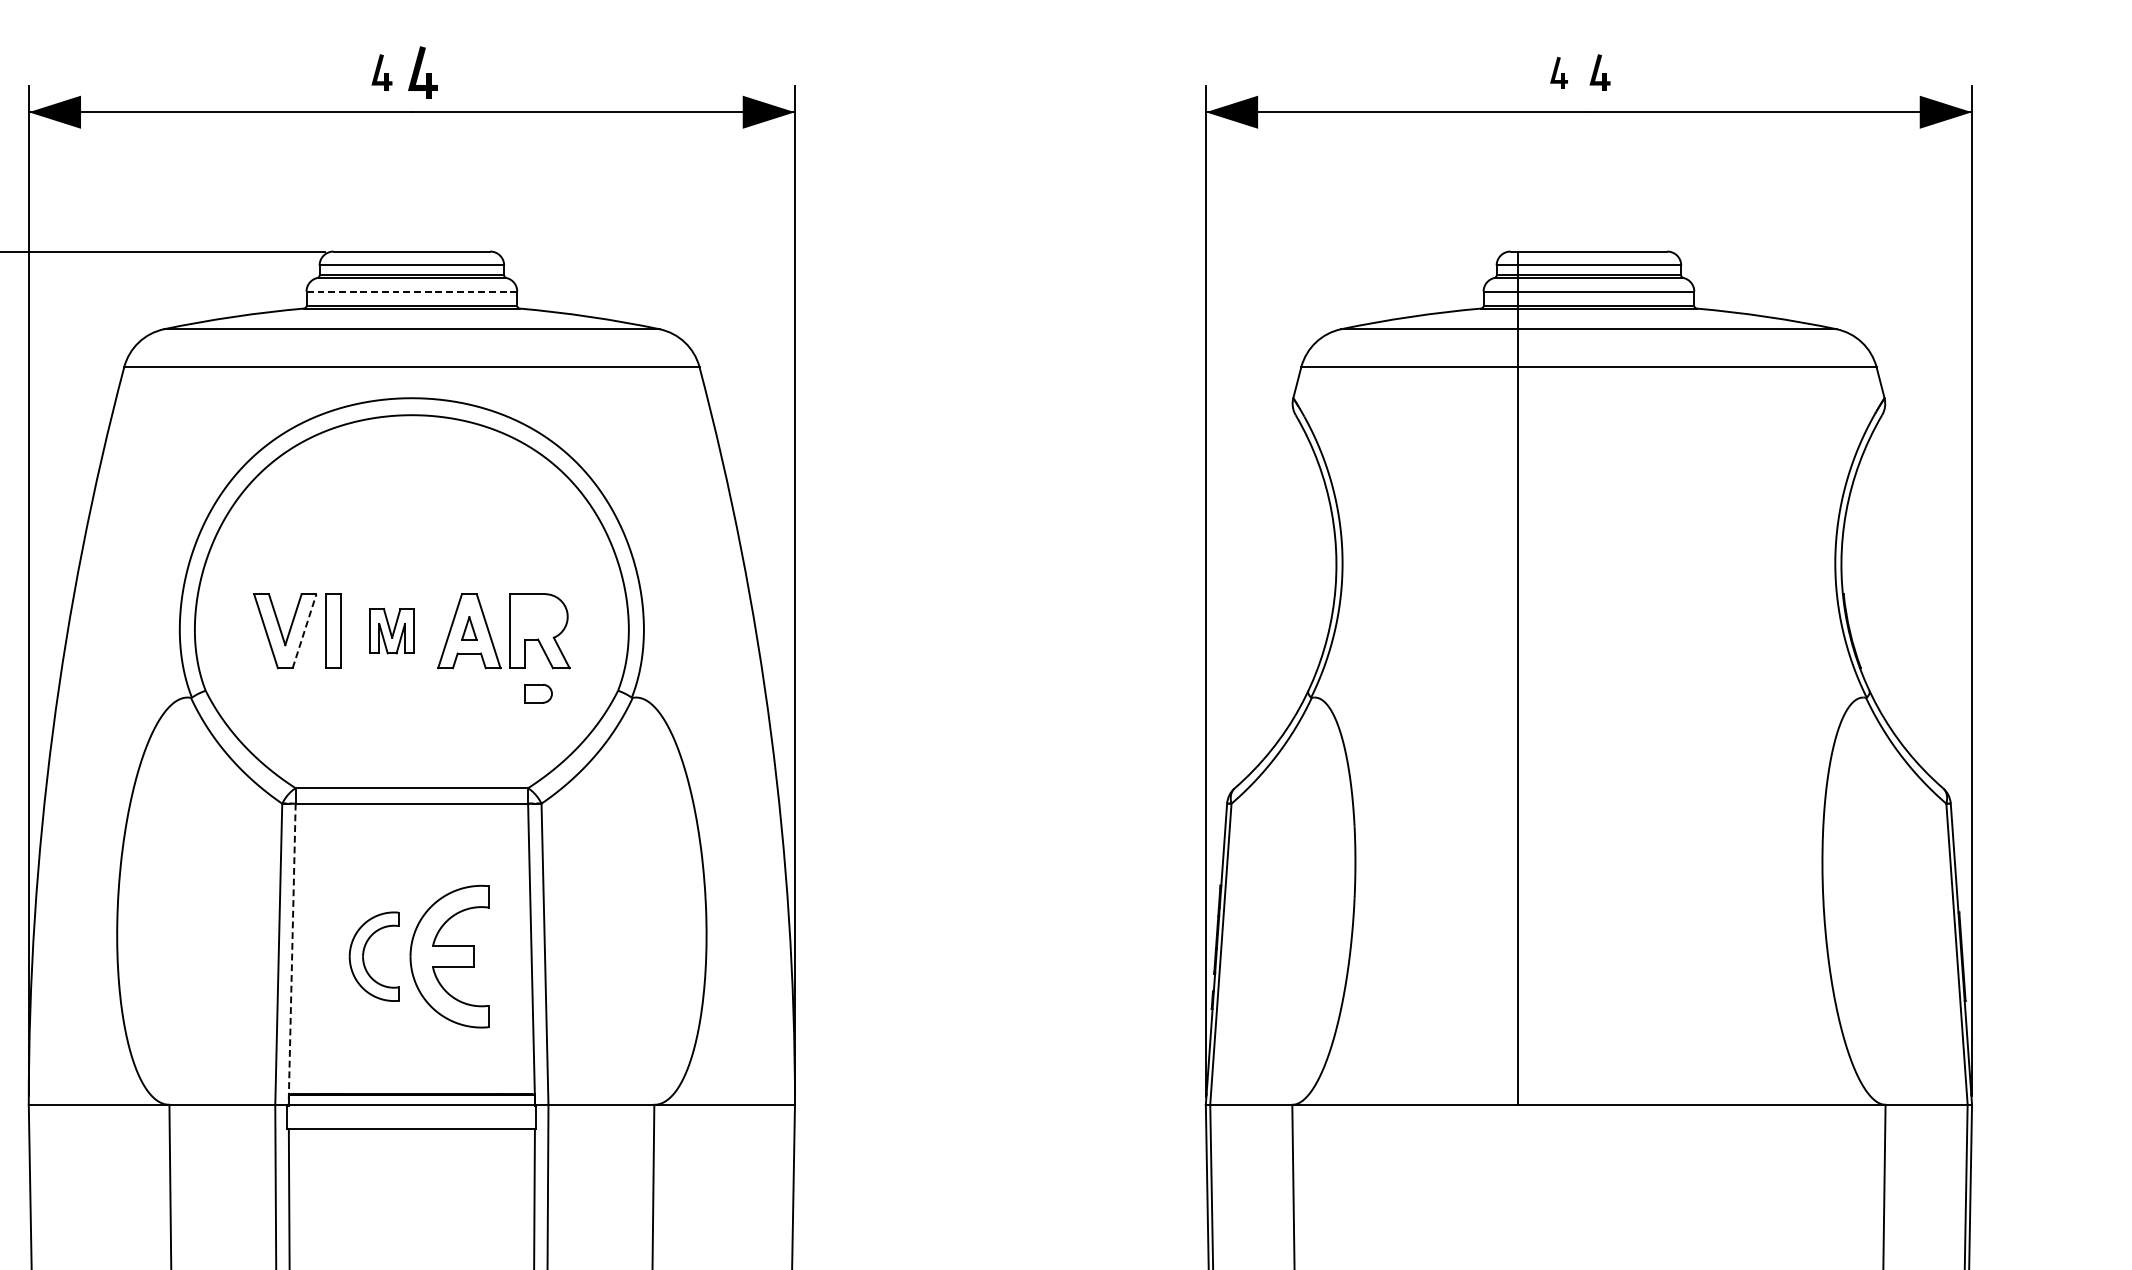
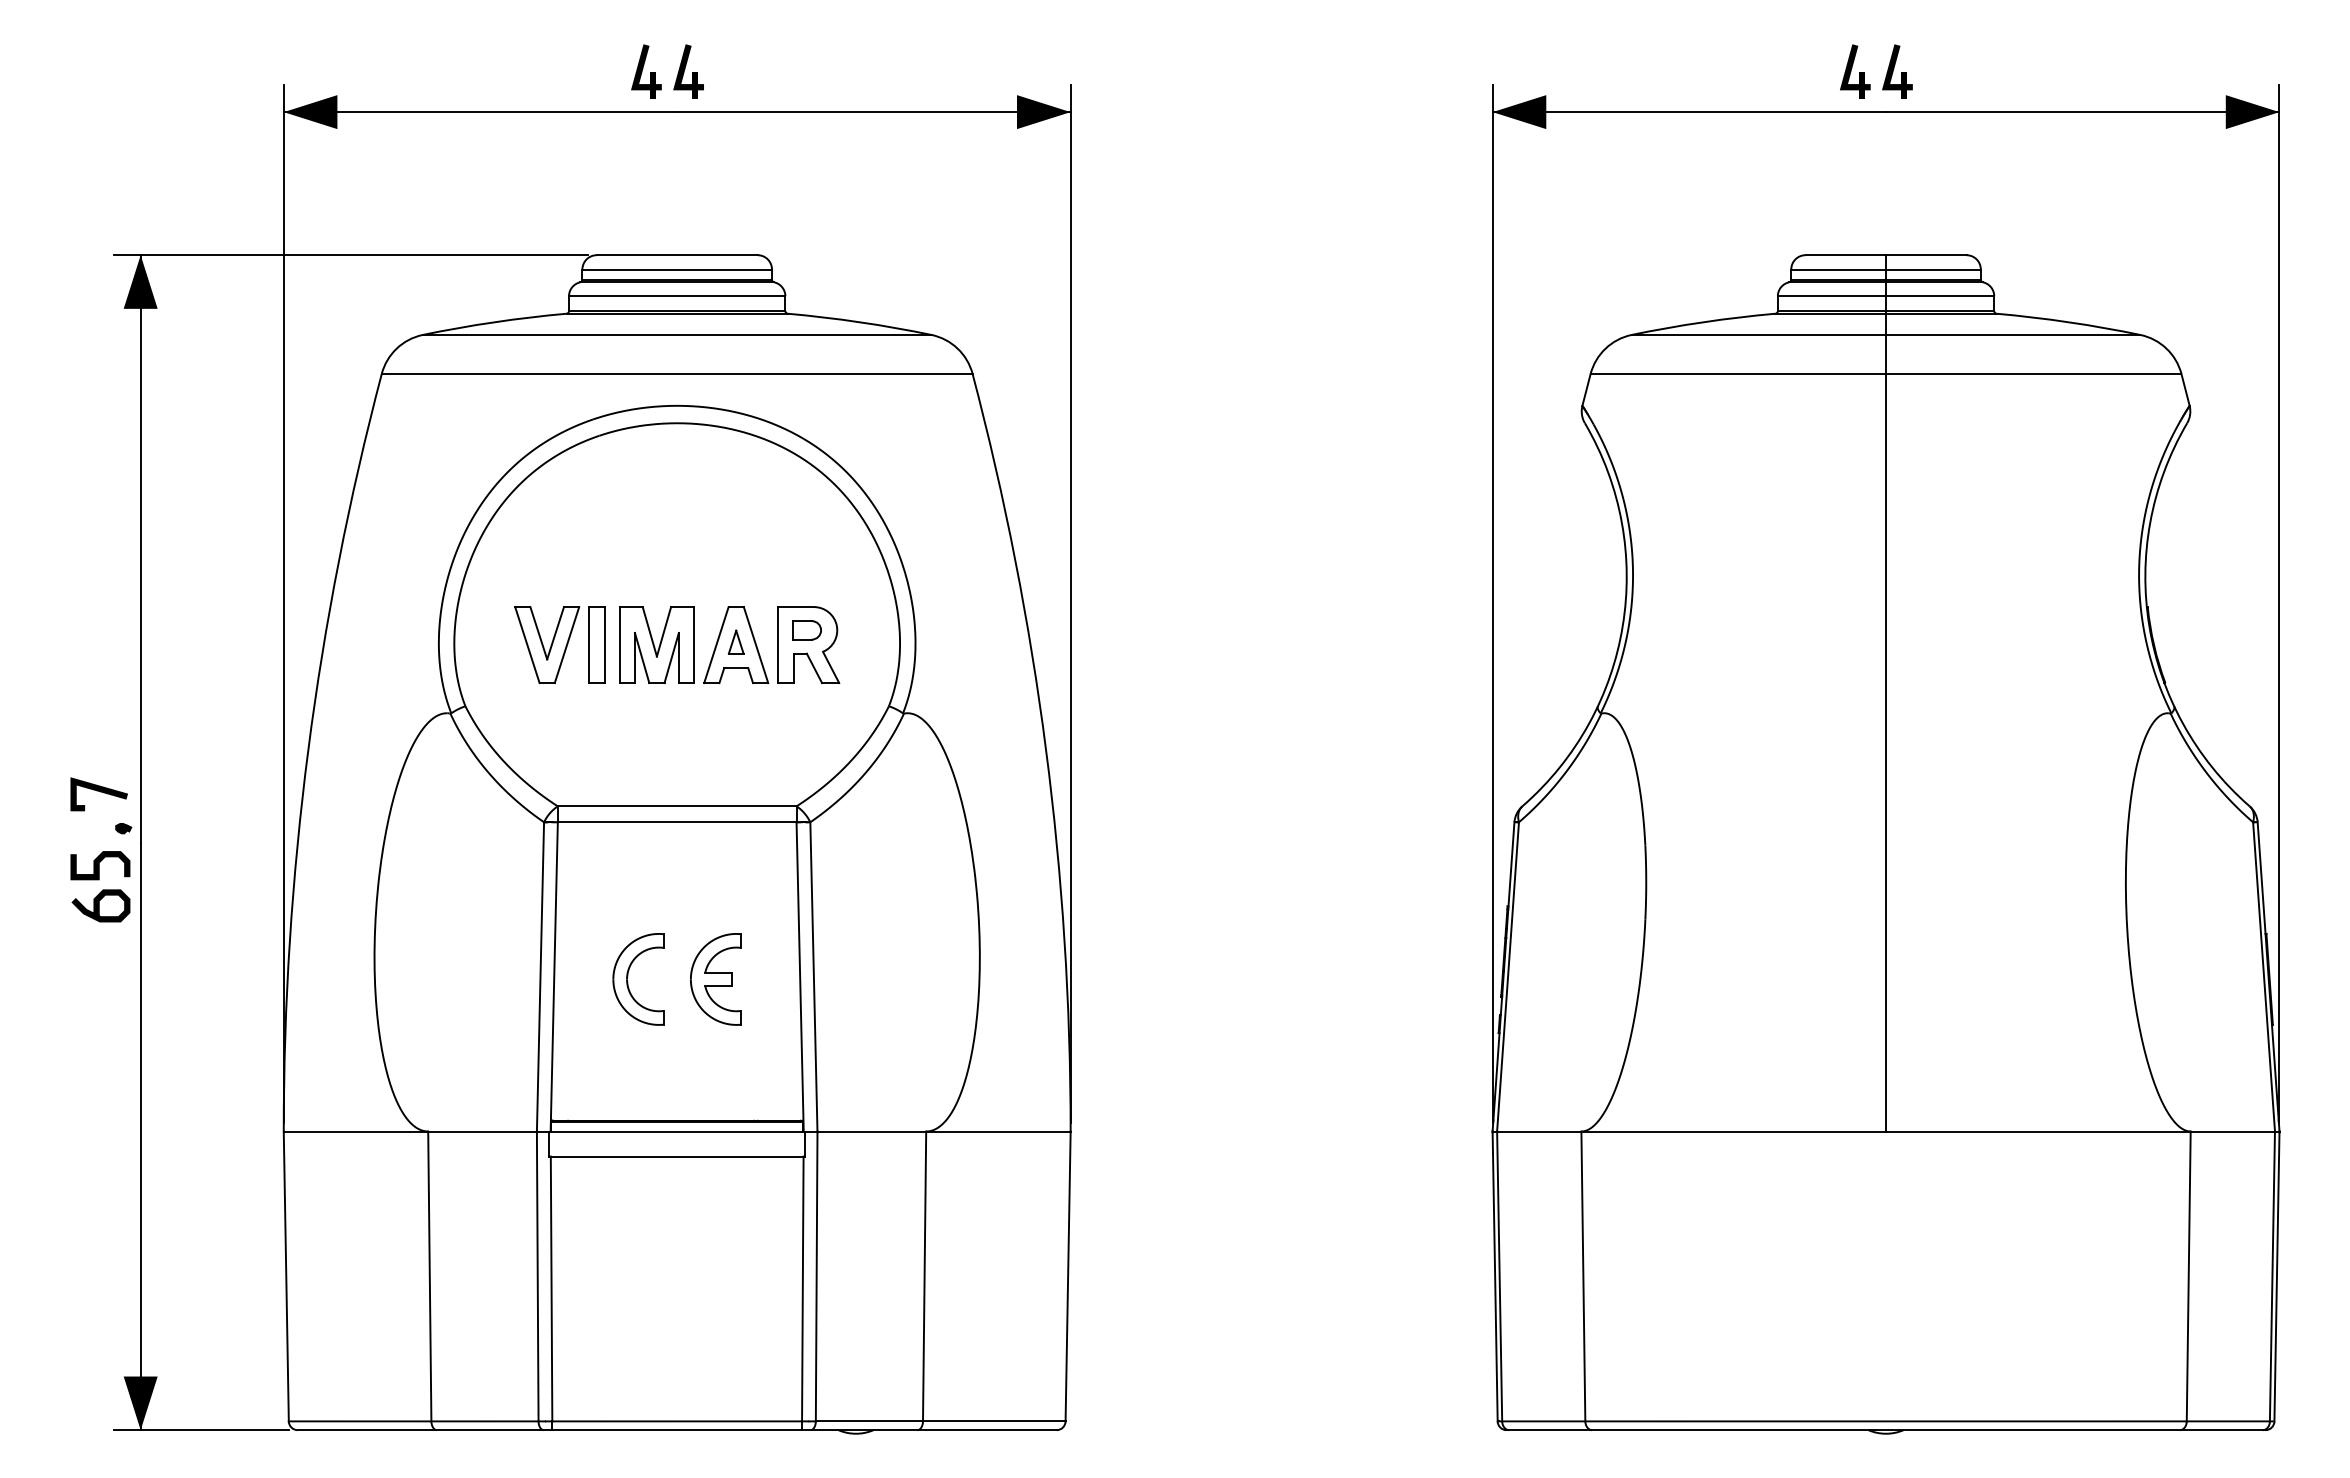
part: (381, 72) -> (646, 71), size x1.43
part: (1559, 72) -> (1855, 71), size x1.67
part: (1600, 72) -> (1897, 71), size x1.43
line: (411, 291) -> (676, 296), dashed -> solid
part: (391, 630) -> (656, 644), size x1.67
line: (305, 631) -> (567, 645), dashed -> solid
line: (1518, 678) -> (1886, 693), moved
part: (537, 693) -> (806, 630), moved
line: (292, 953) -> (554, 976), dashed -> solid
part: (449, 956) -> (715, 979), size x0.62

